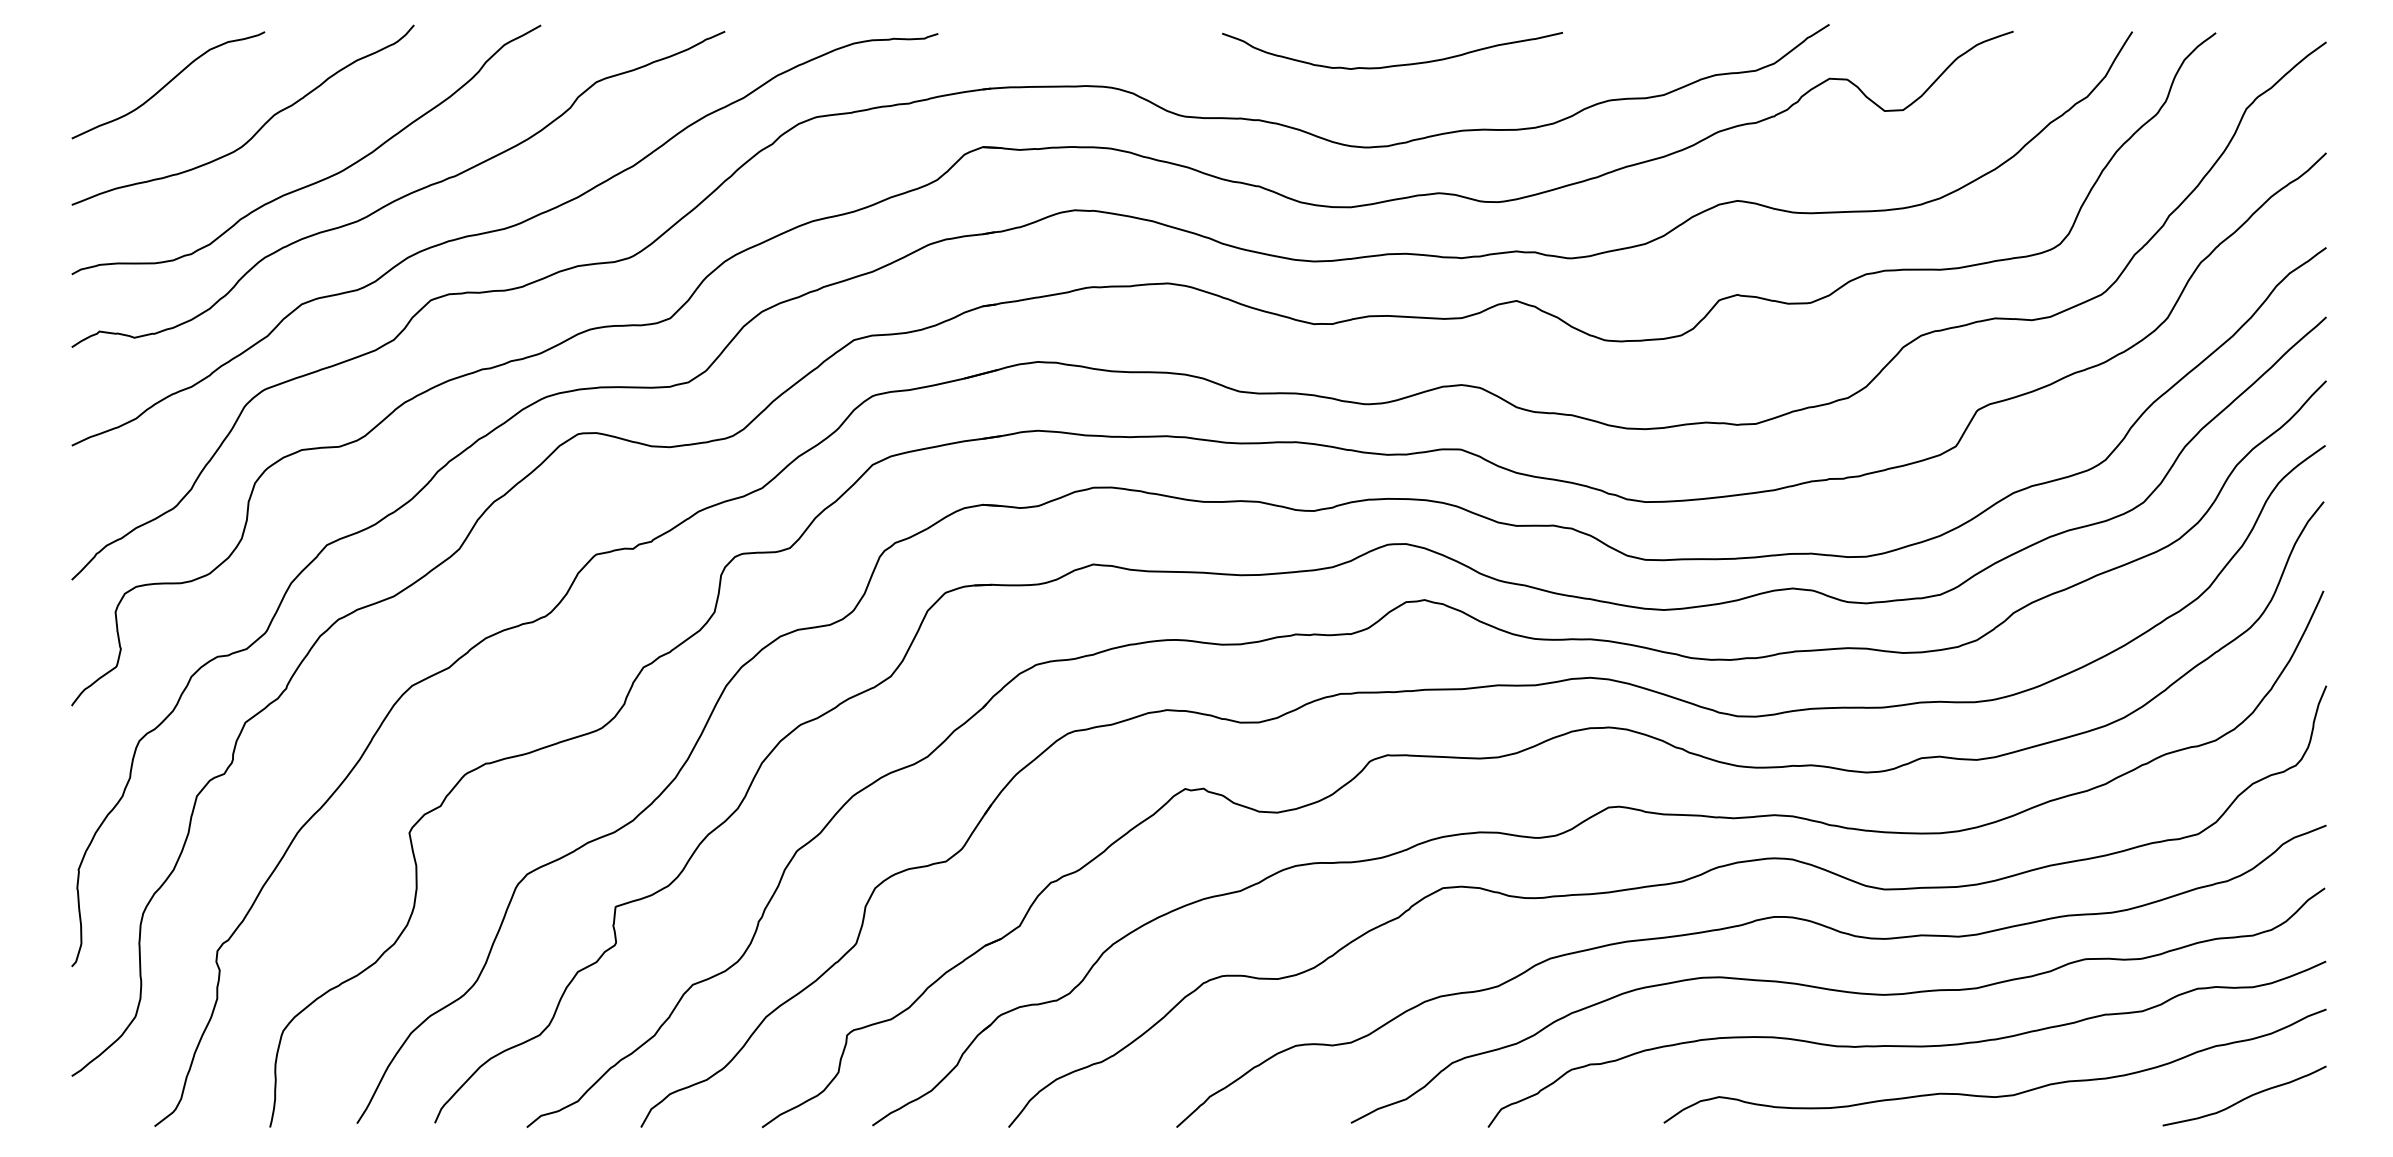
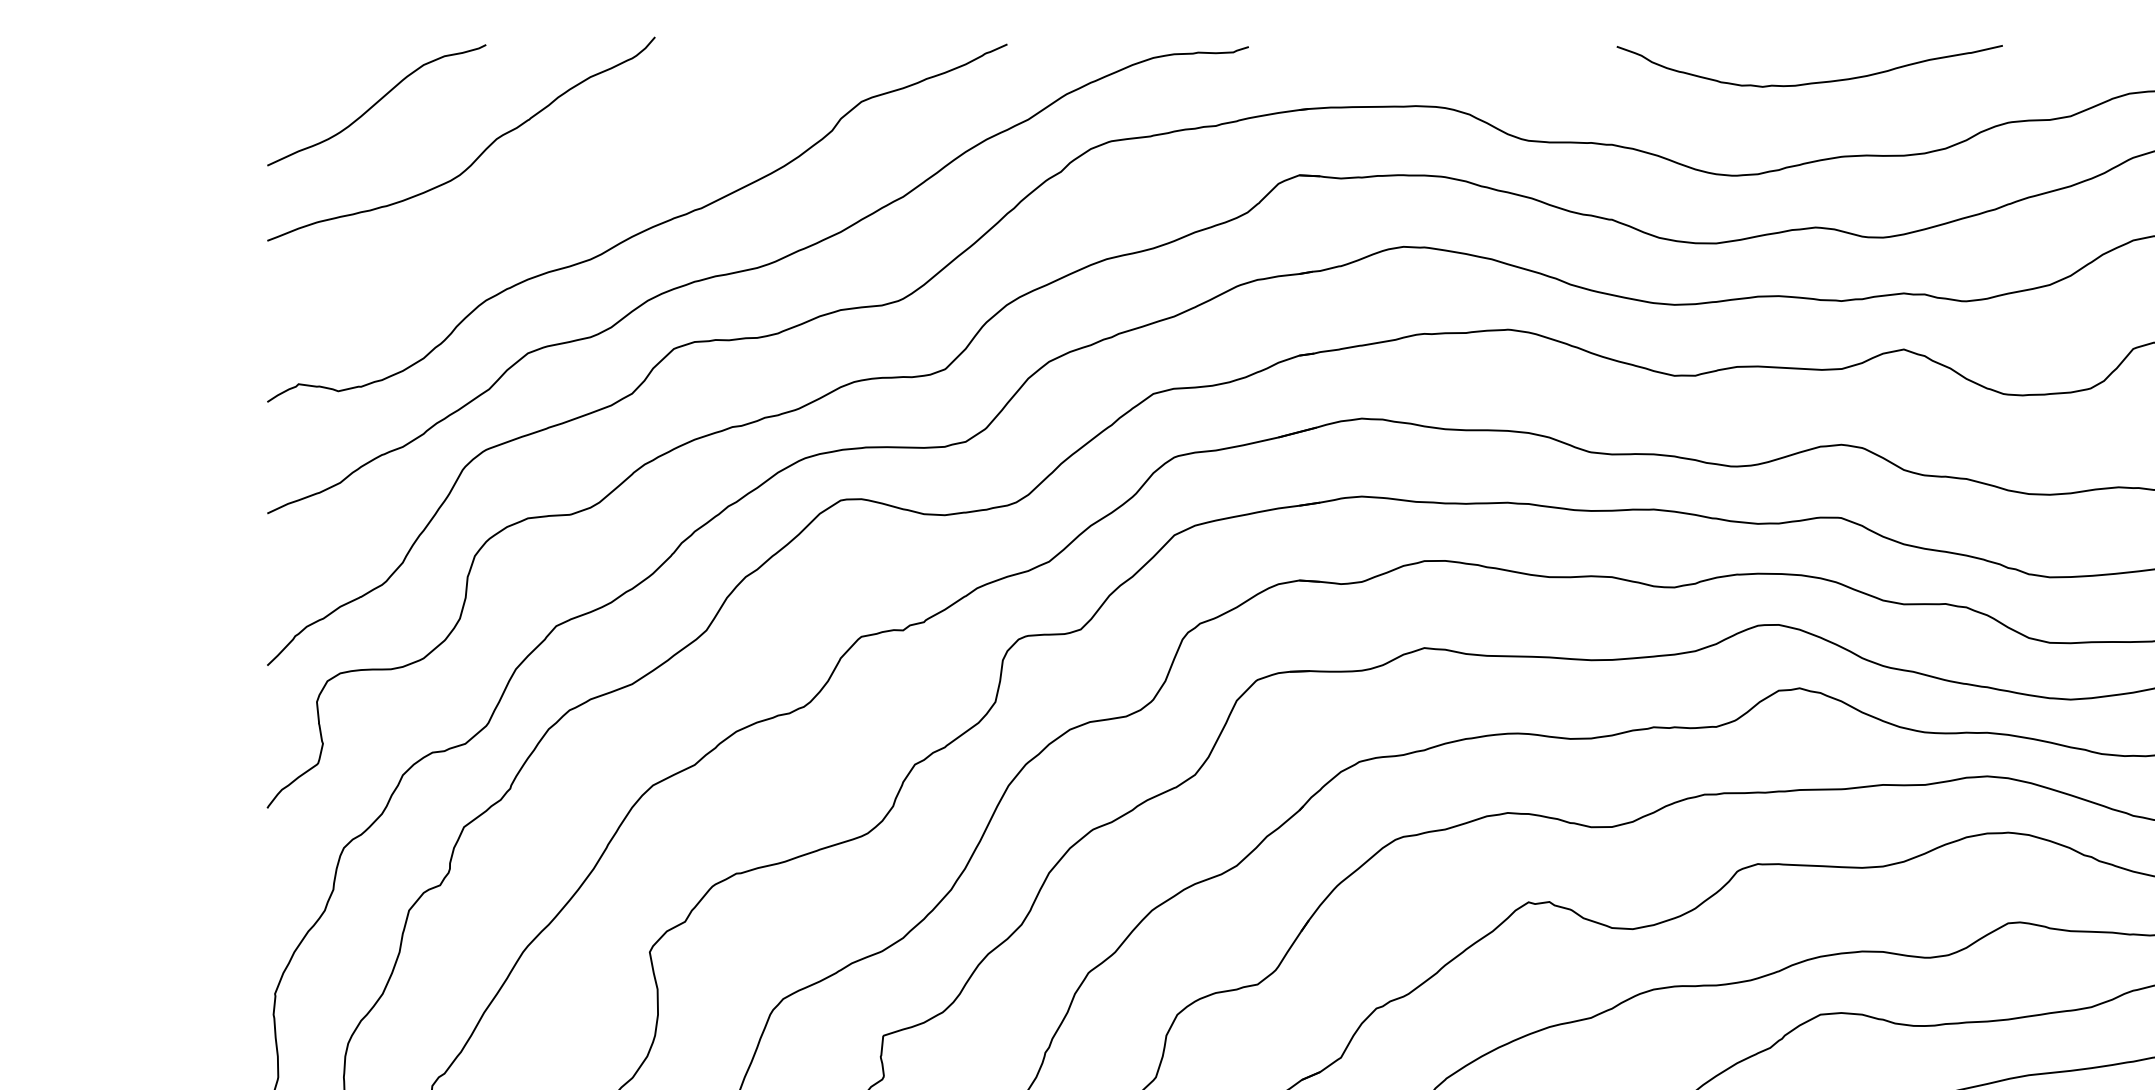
curve: (1396, 64) -> (1814, 81), moved
curve: (318, 180) -> (546, 213), removed

